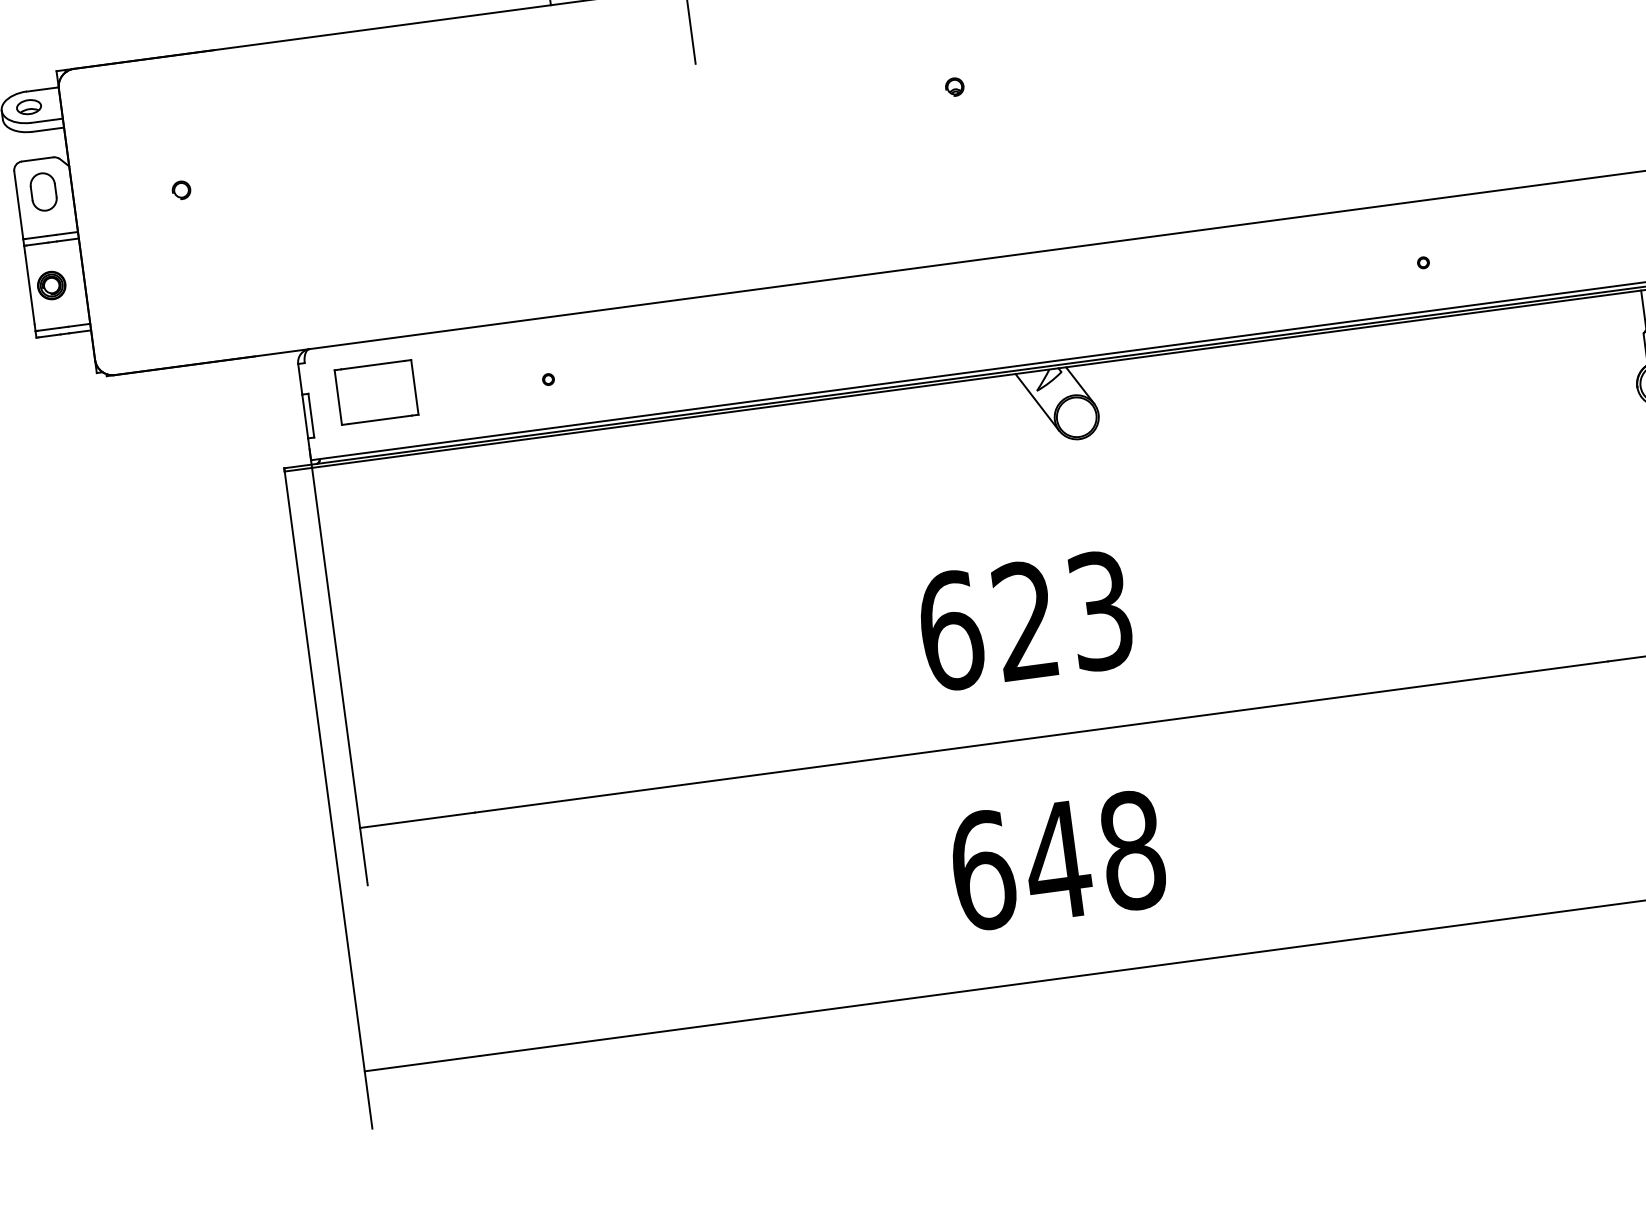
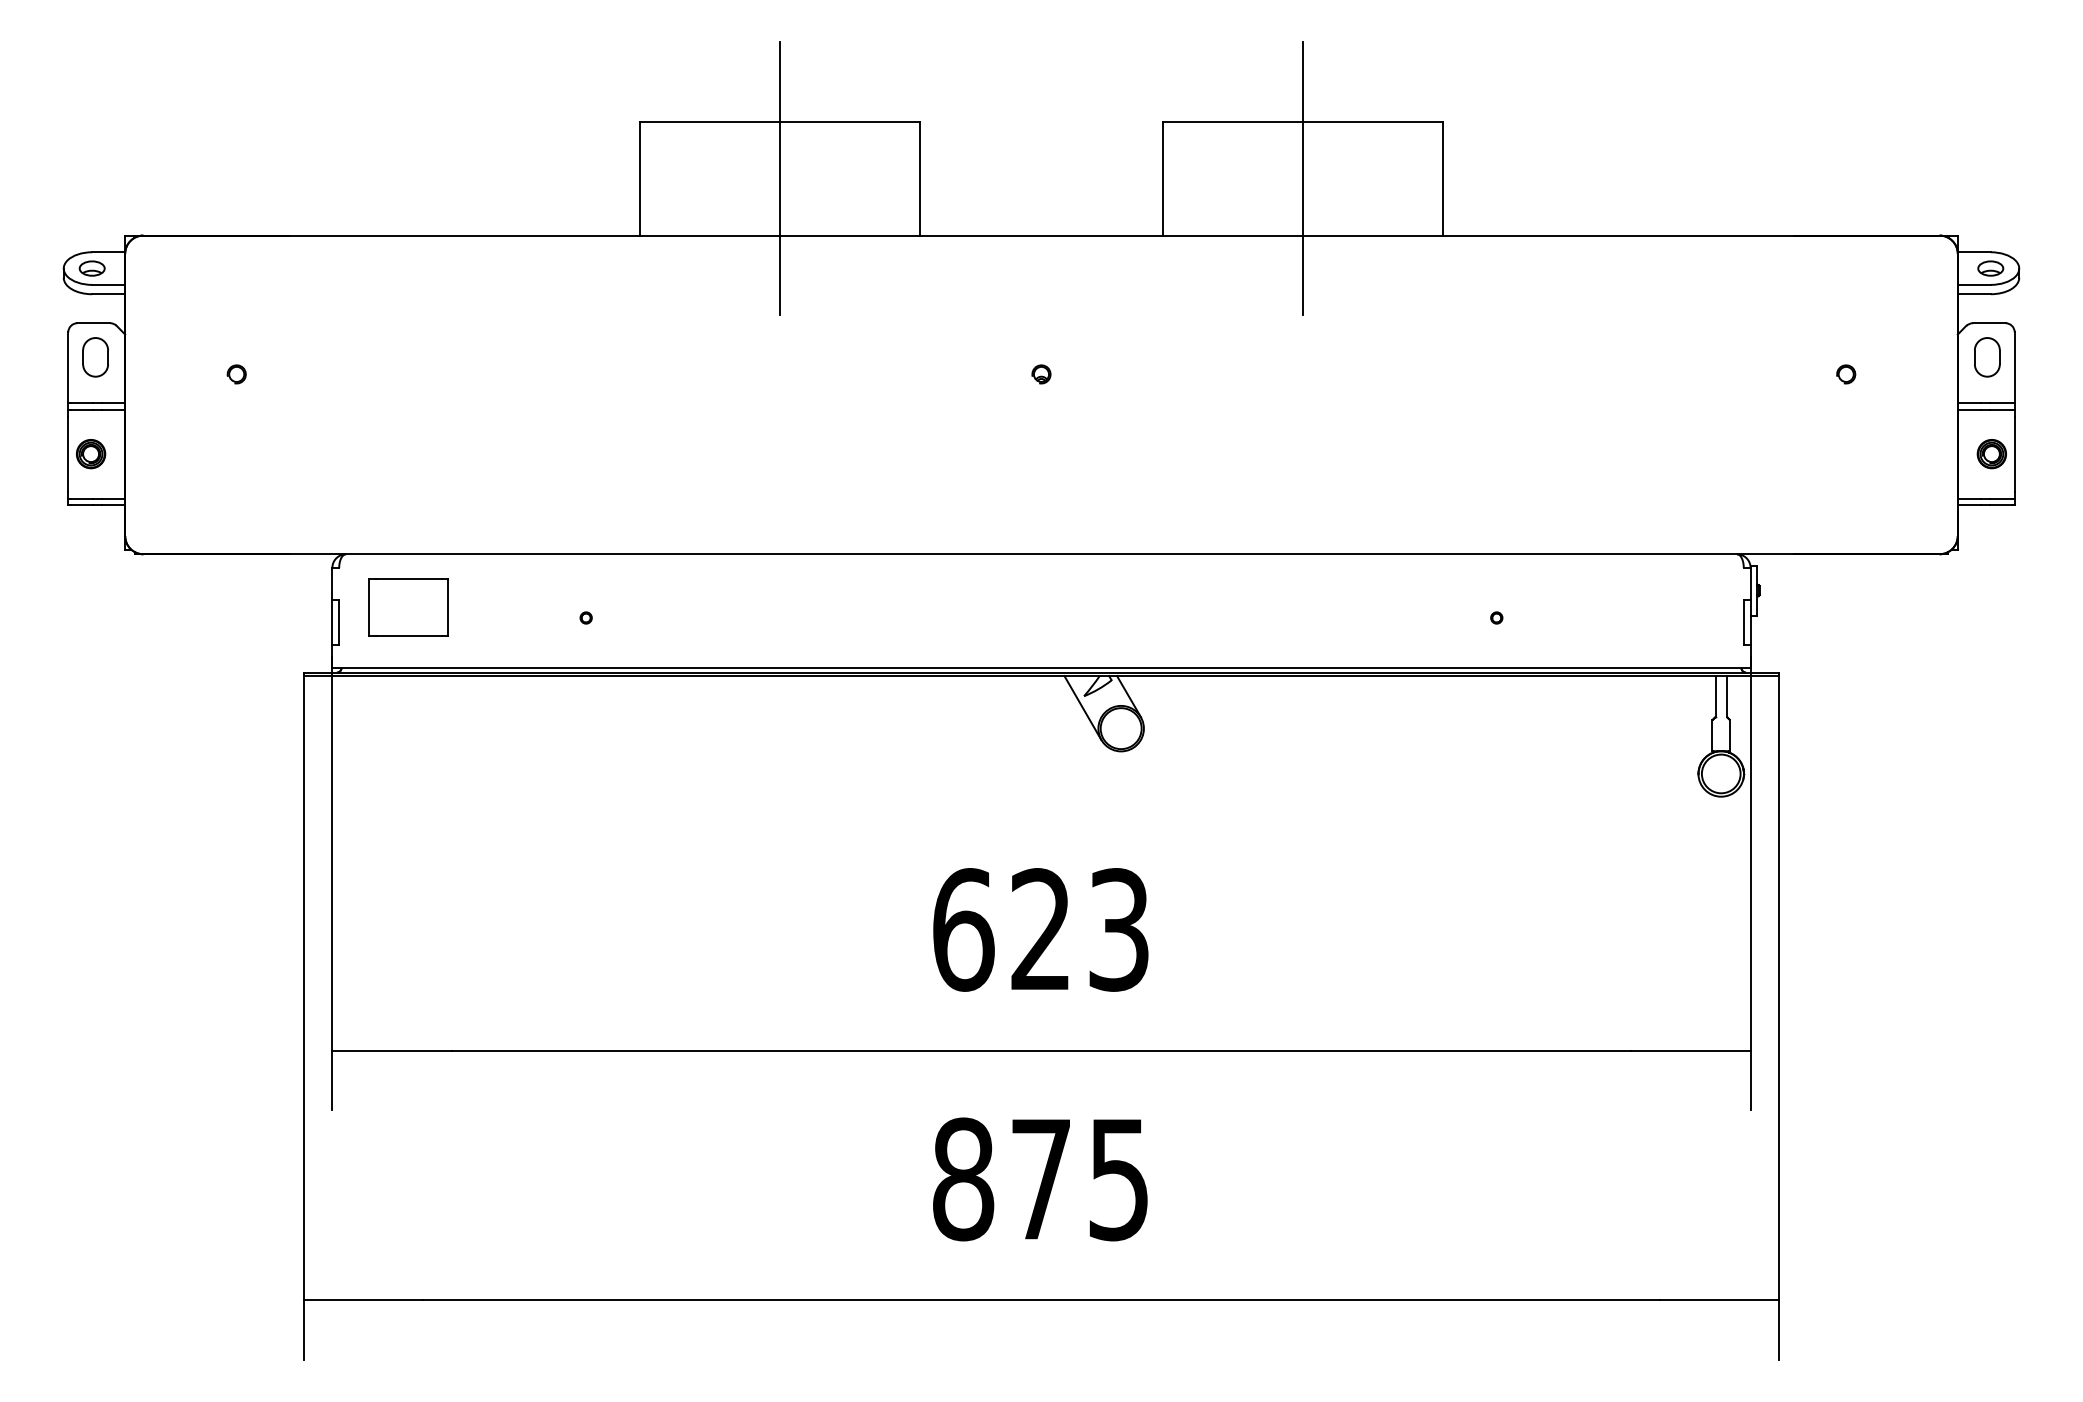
text: (1058, 860) -> (1041, 1179), 648 -> 875

